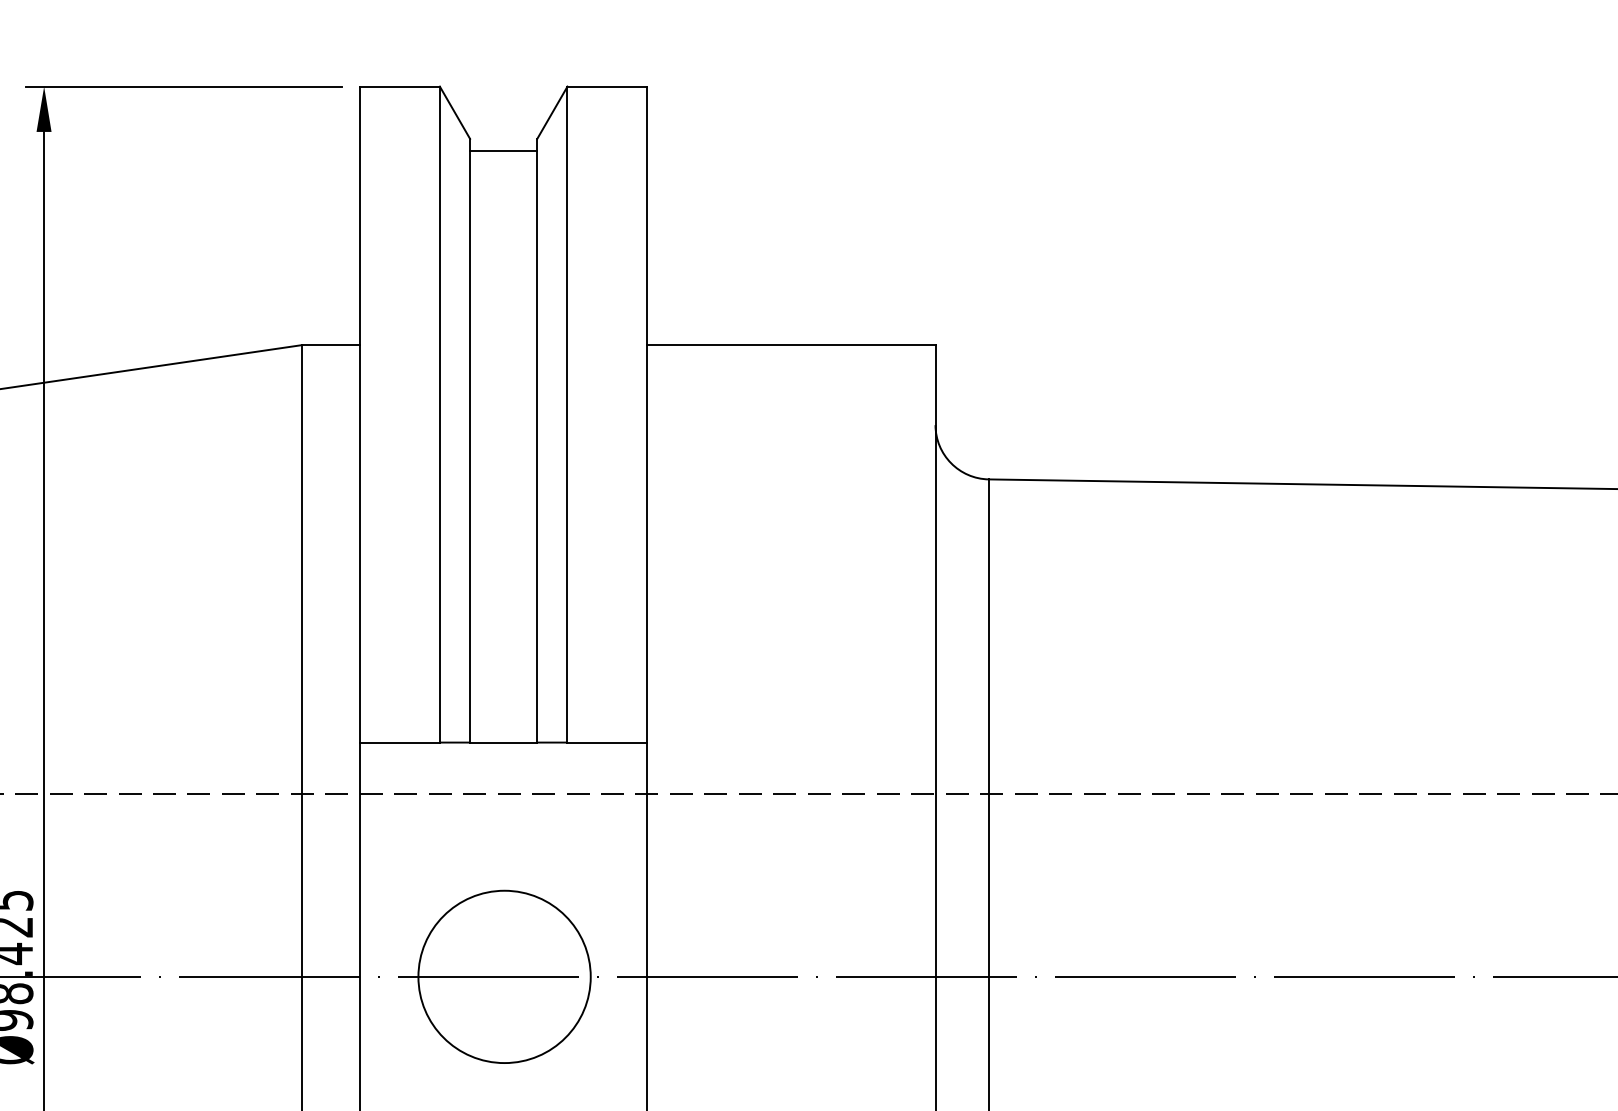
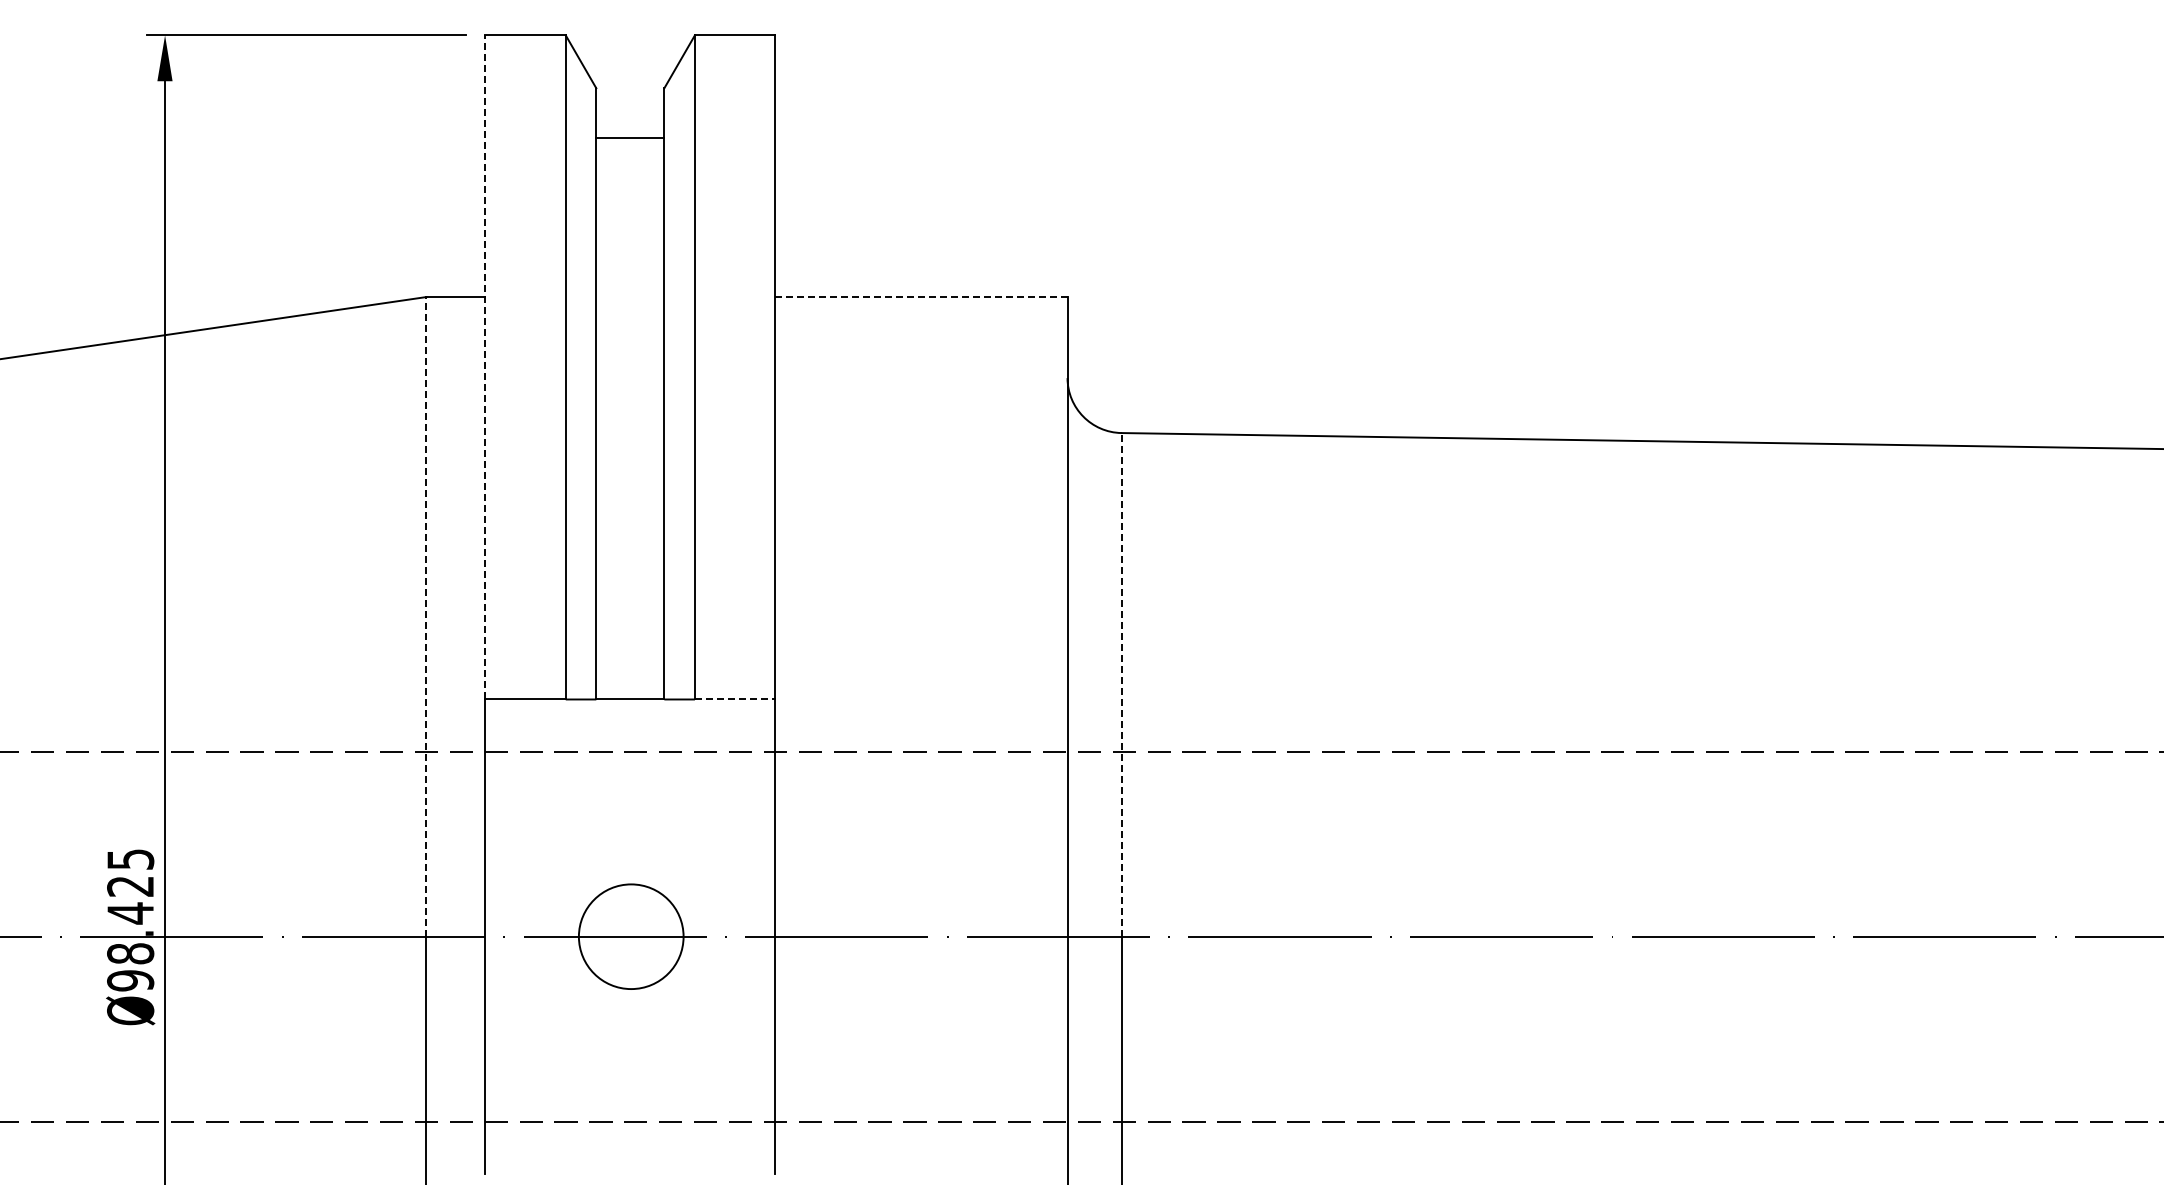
line: (503, 150) -> (630, 137), moved
line: (791, 345) -> (921, 297), solid -> dashed
line: (359, 413) -> (484, 366), solid -> dashed
line: (302, 660) -> (426, 616), solid -> dashed
line: (988, 727) -> (1121, 684), solid -> dashed
line: (607, 742) -> (735, 699), solid -> dashed
circle: (504, 976) -> (631, 936), size x0.6

